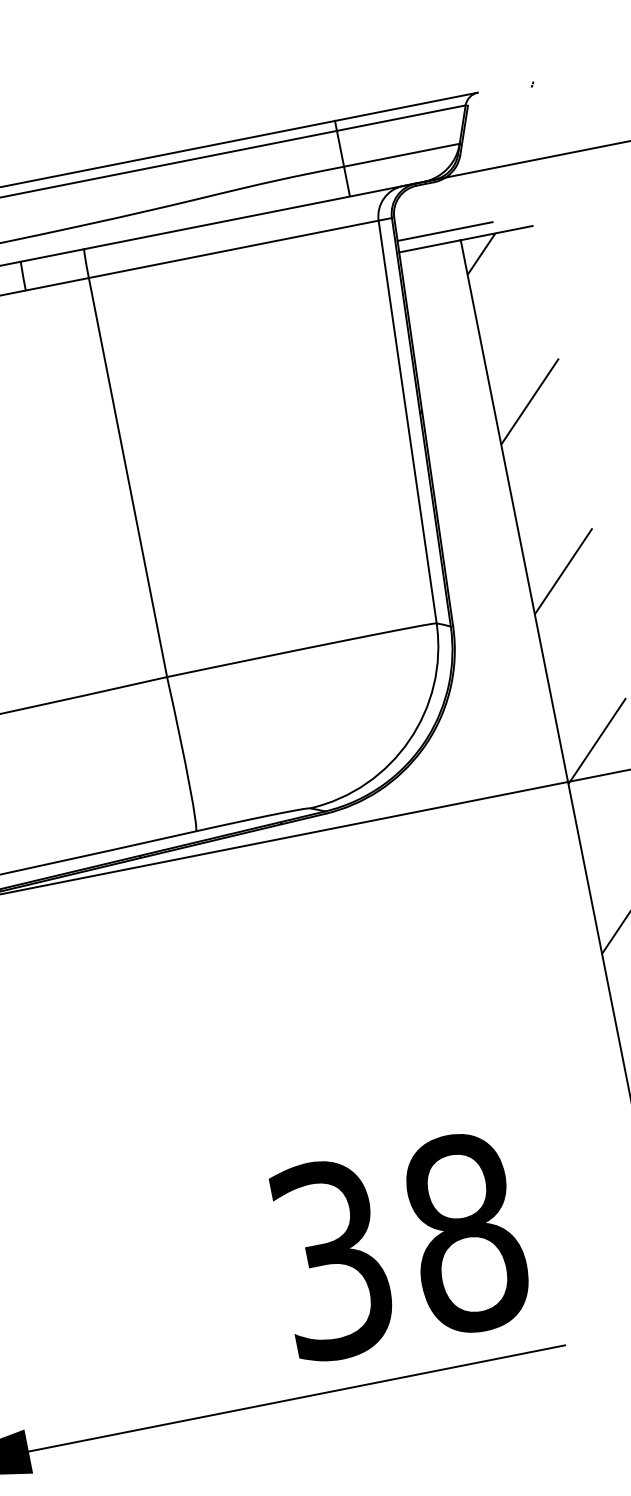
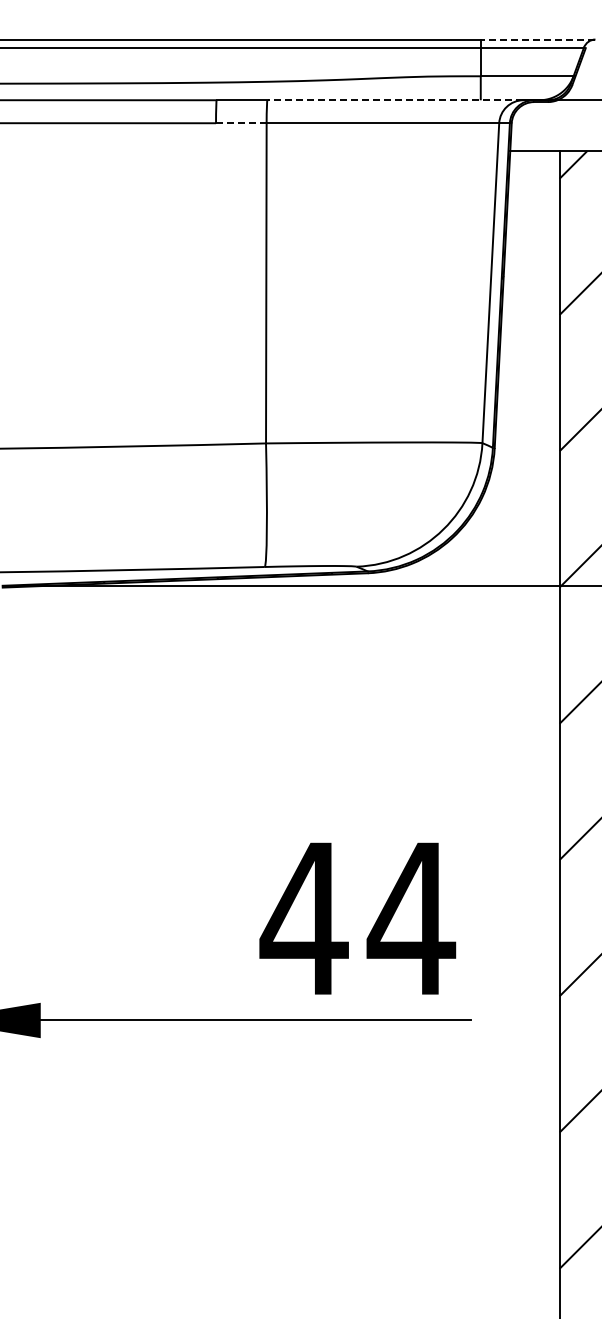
line: (405, 106) -> (537, 39), solid -> dashed
line: (243, 217) -> (395, 100), solid -> dashed
line: (444, 231) -> (548, 141), removed
line: (57, 284) -> (241, 123), solid -> dashed
text: (398, 1246) -> (357, 918), 38 -> 44

